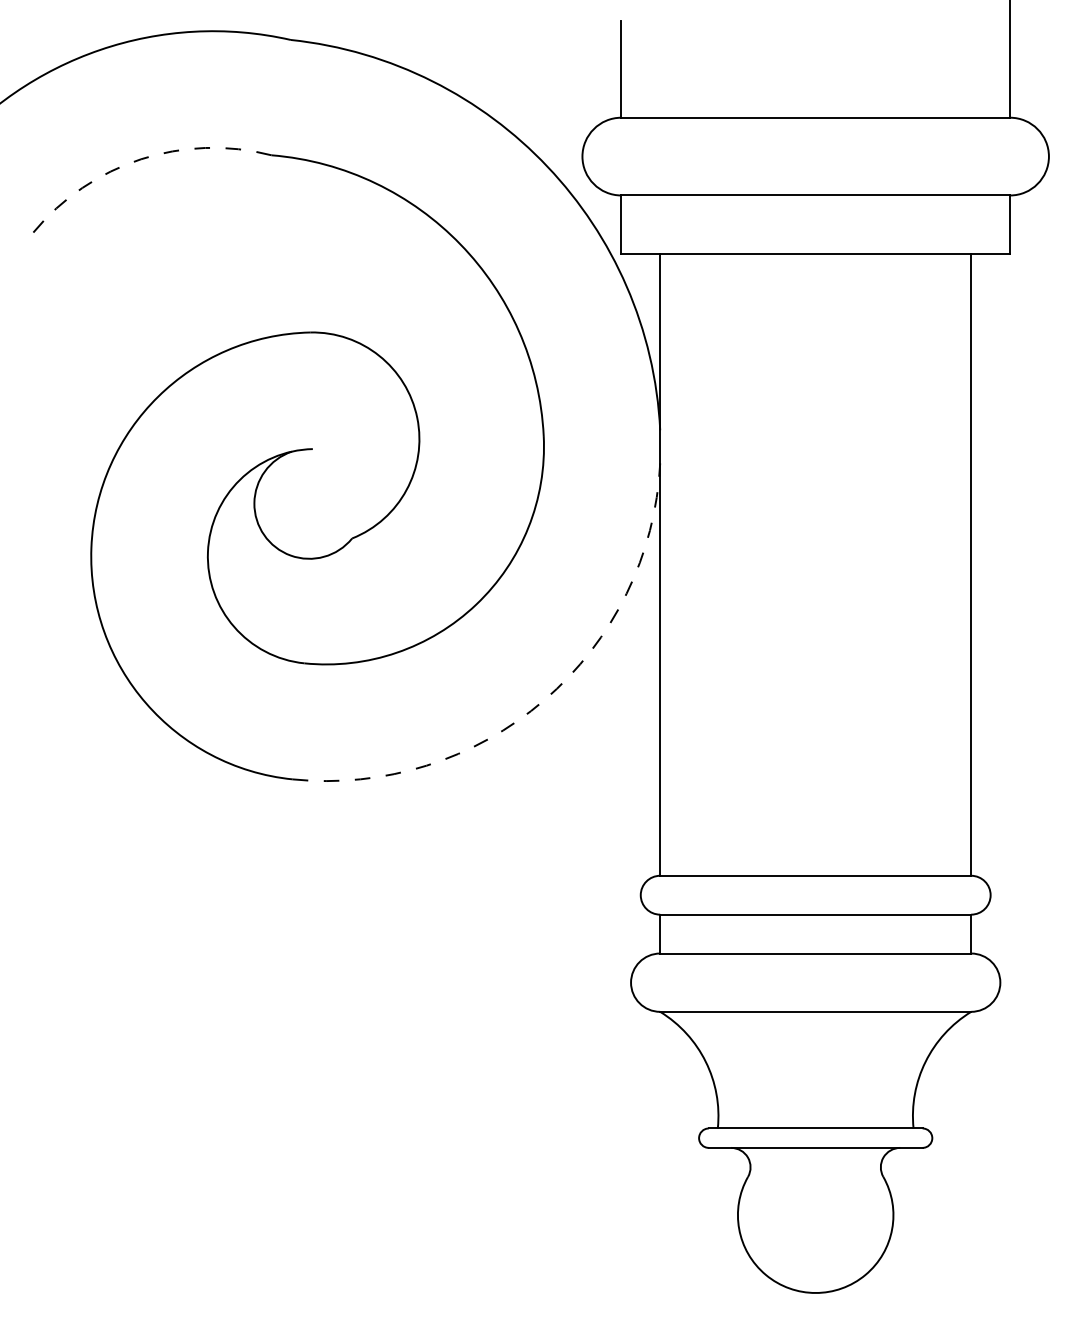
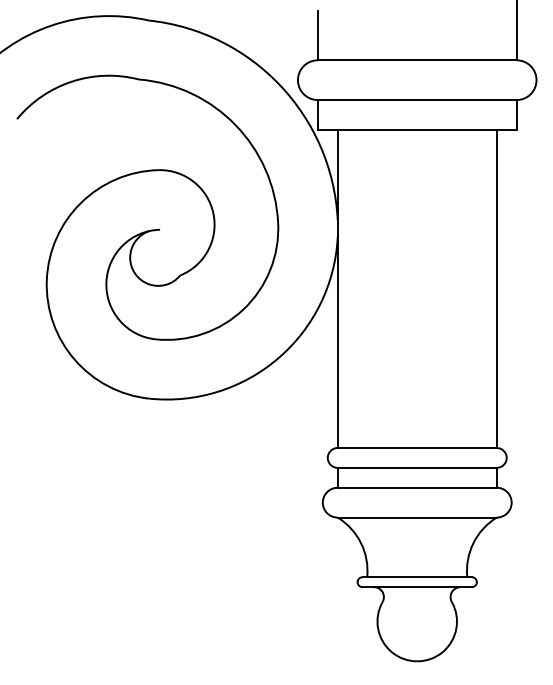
arc: (141, 159) -> (72, 81), dashed -> solid
arc: (544, 700) -> (278, 358), dashed -> solid

